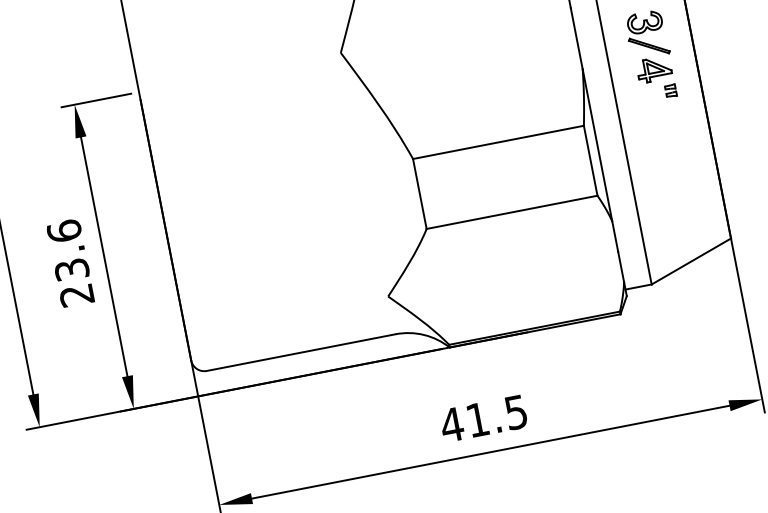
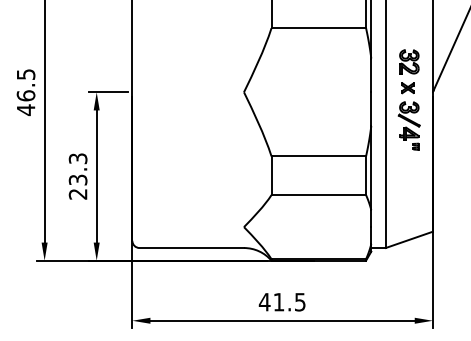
text: (63, 231) -> (77, 158), 23.6 -> 23.3

